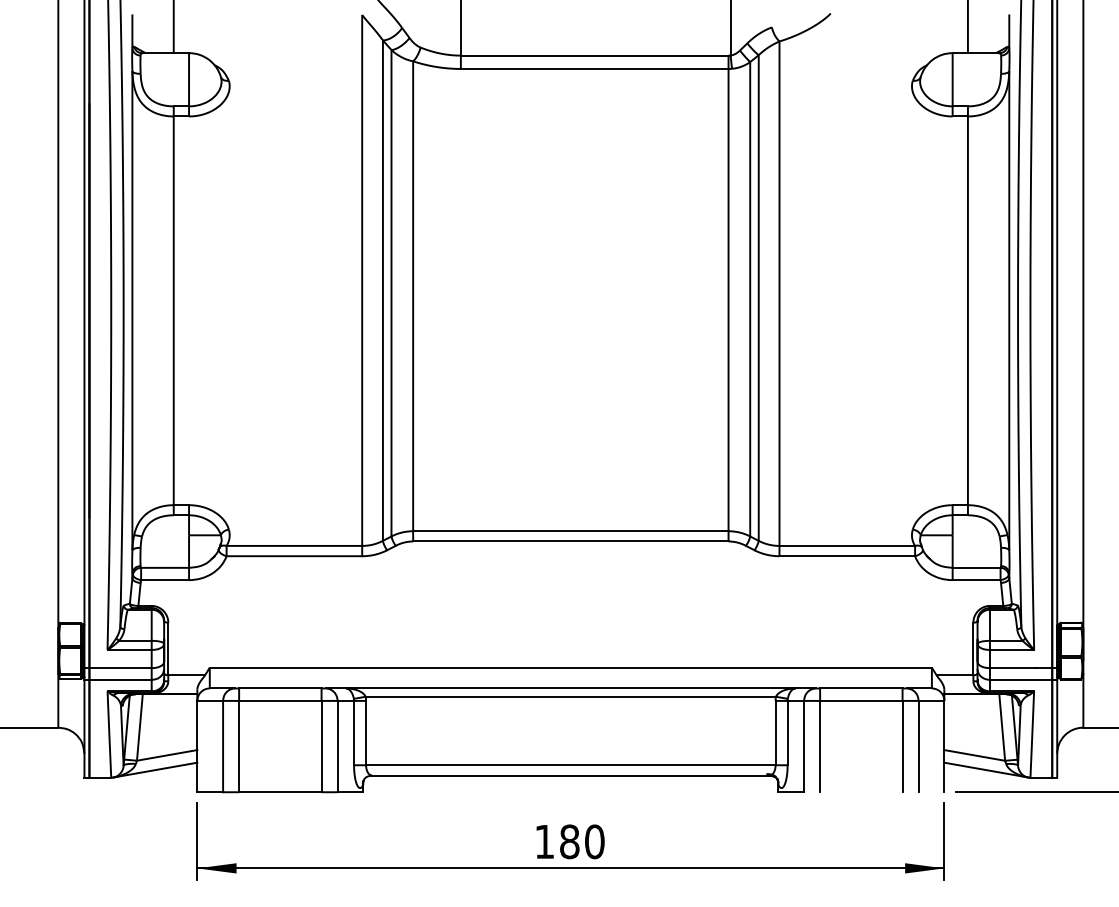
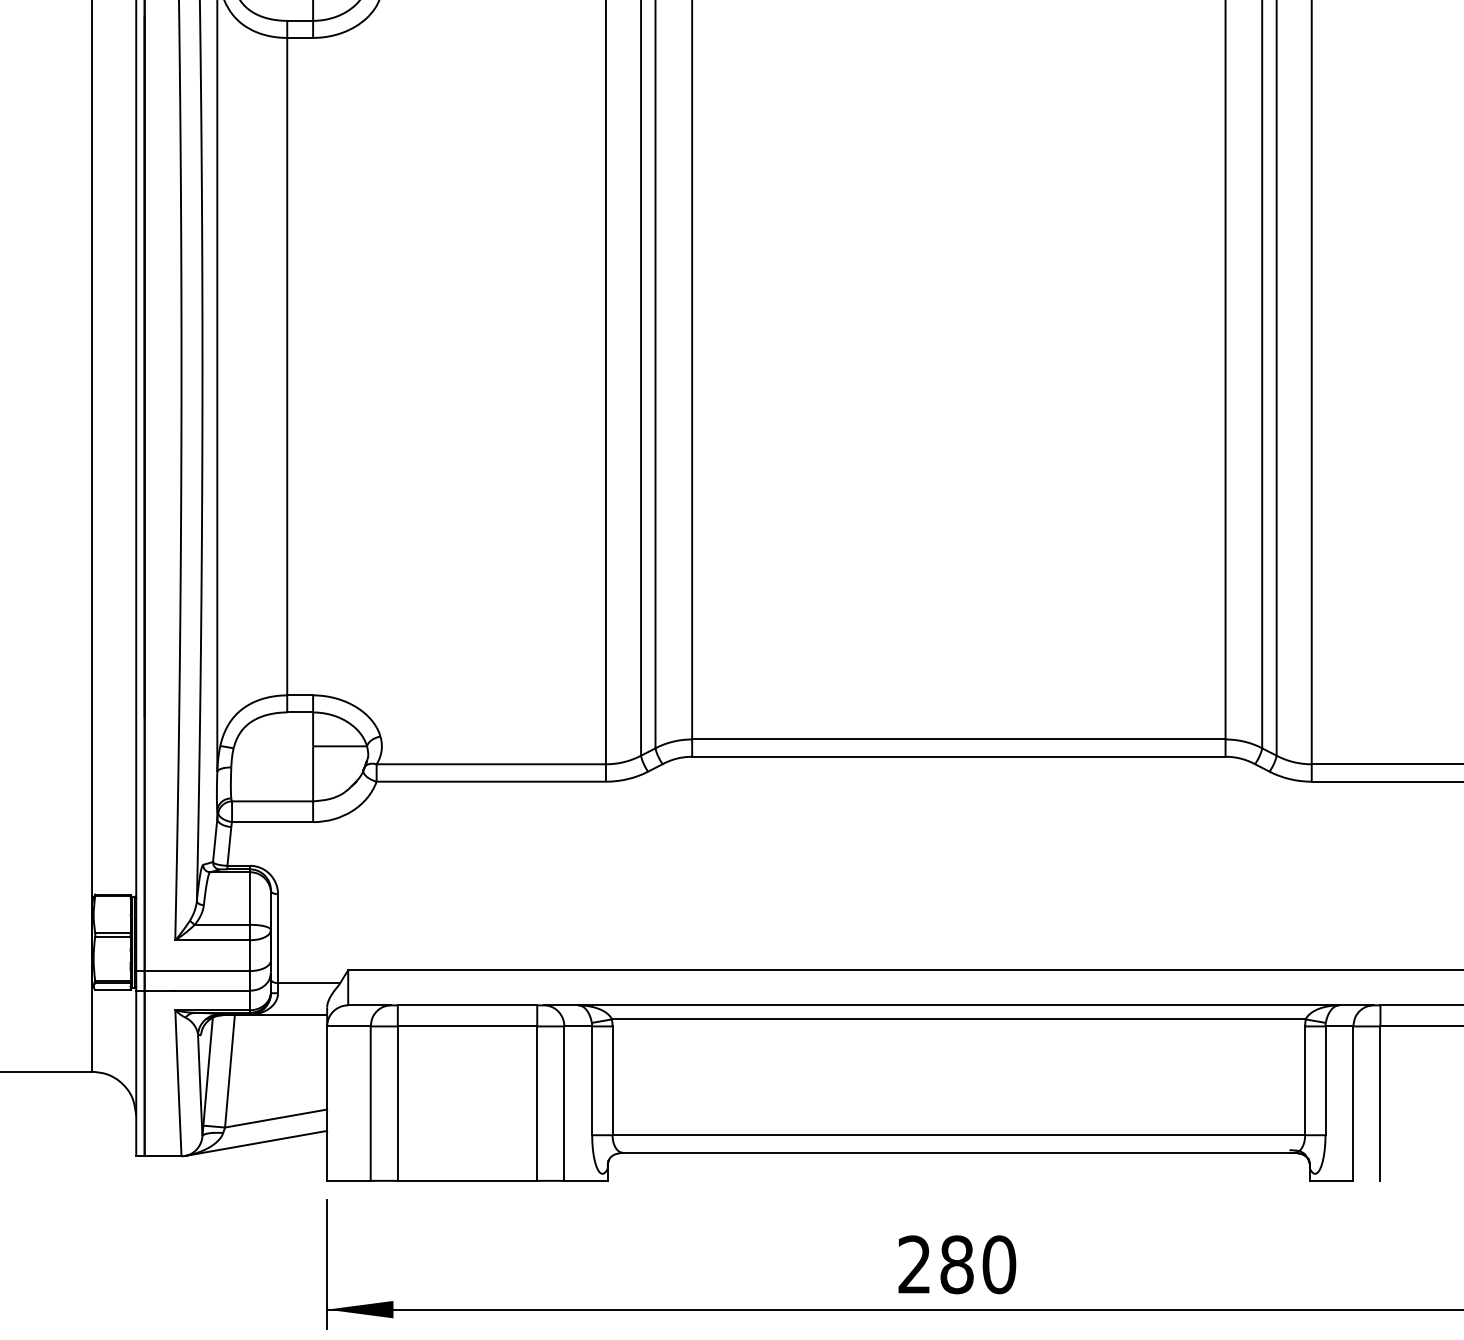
text: (544, 841) -> (914, 1264), 180 -> 280

